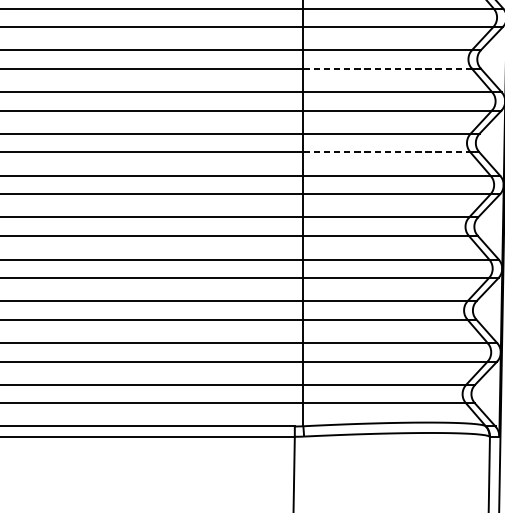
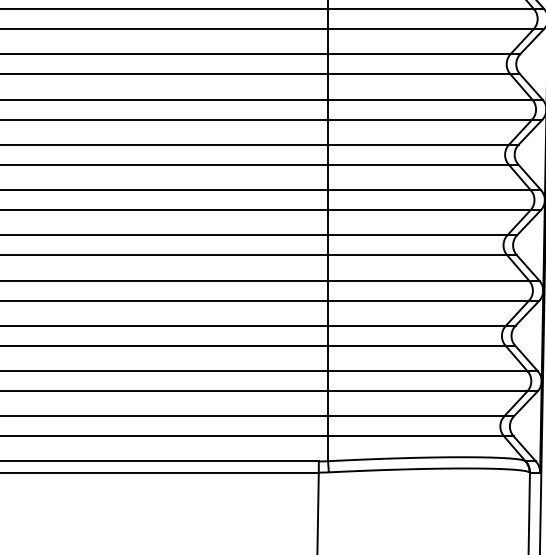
line: (387, 68) -> (419, 74), dashed -> solid
line: (386, 152) -> (418, 164), dashed -> solid

